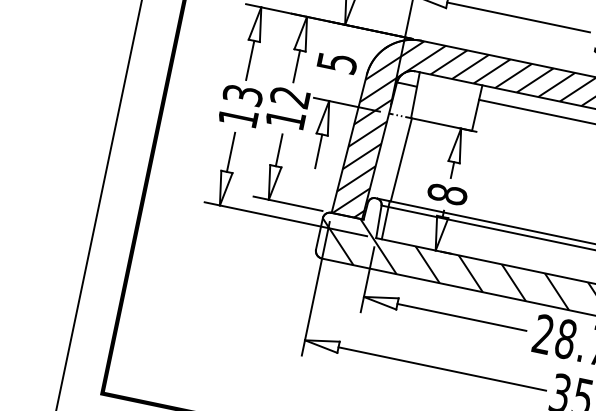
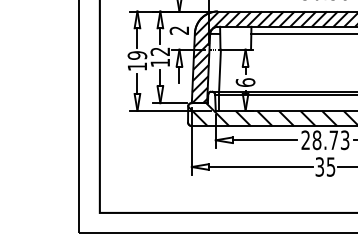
text: (337, 62) -> (179, 30), 5 -> 2
text: (241, 94) -> (136, 55), 13 -> 19
text: (447, 194) -> (245, 82), 8 -> 6

